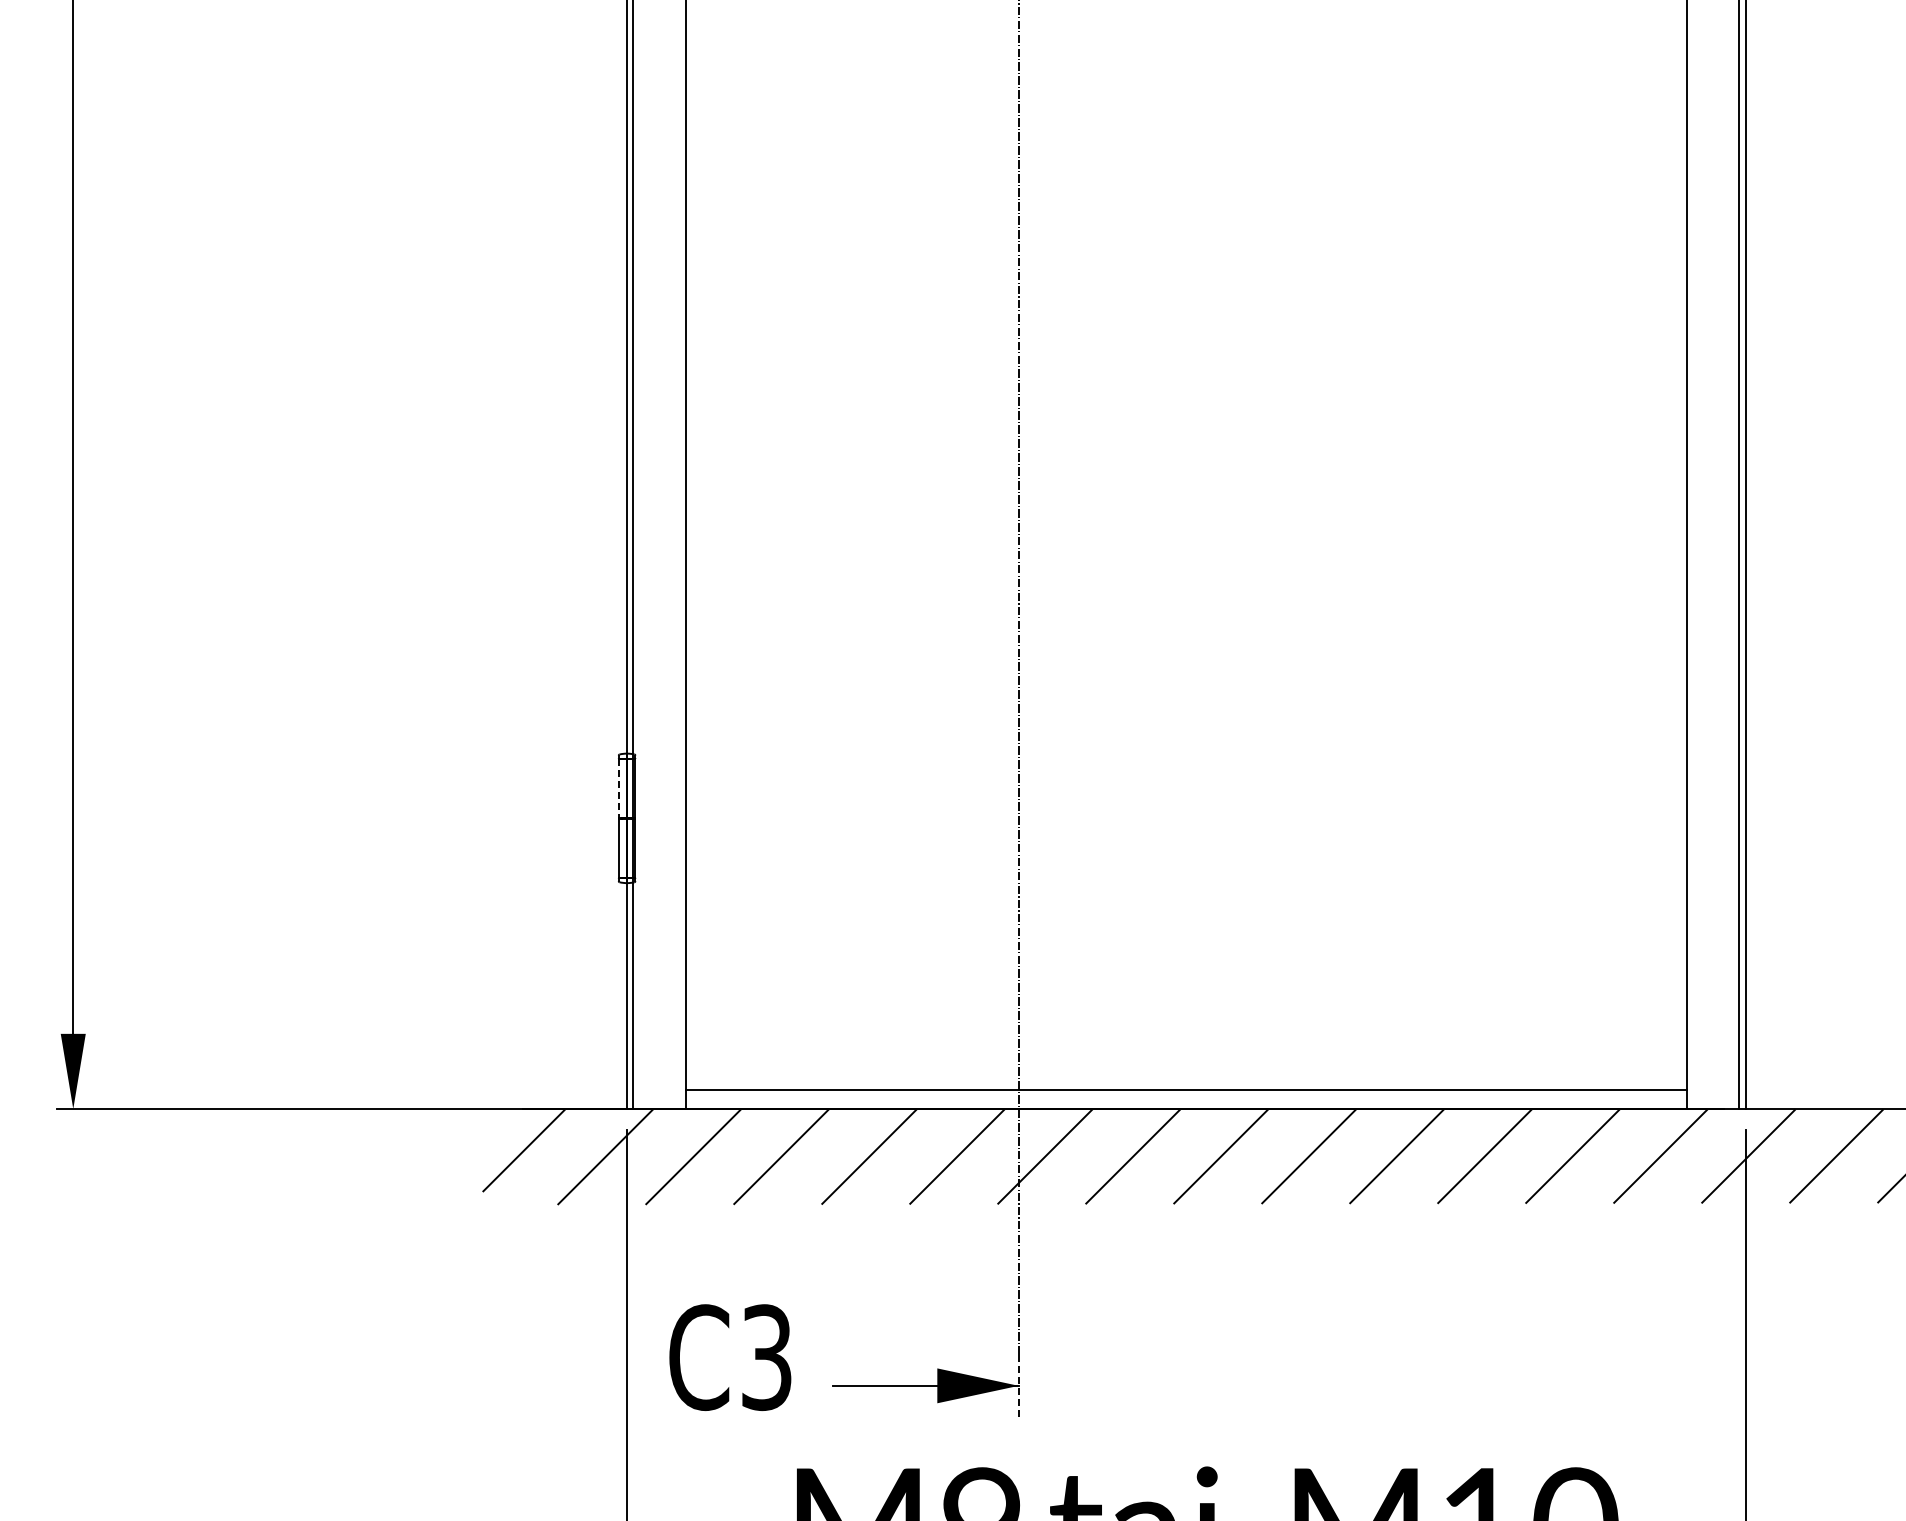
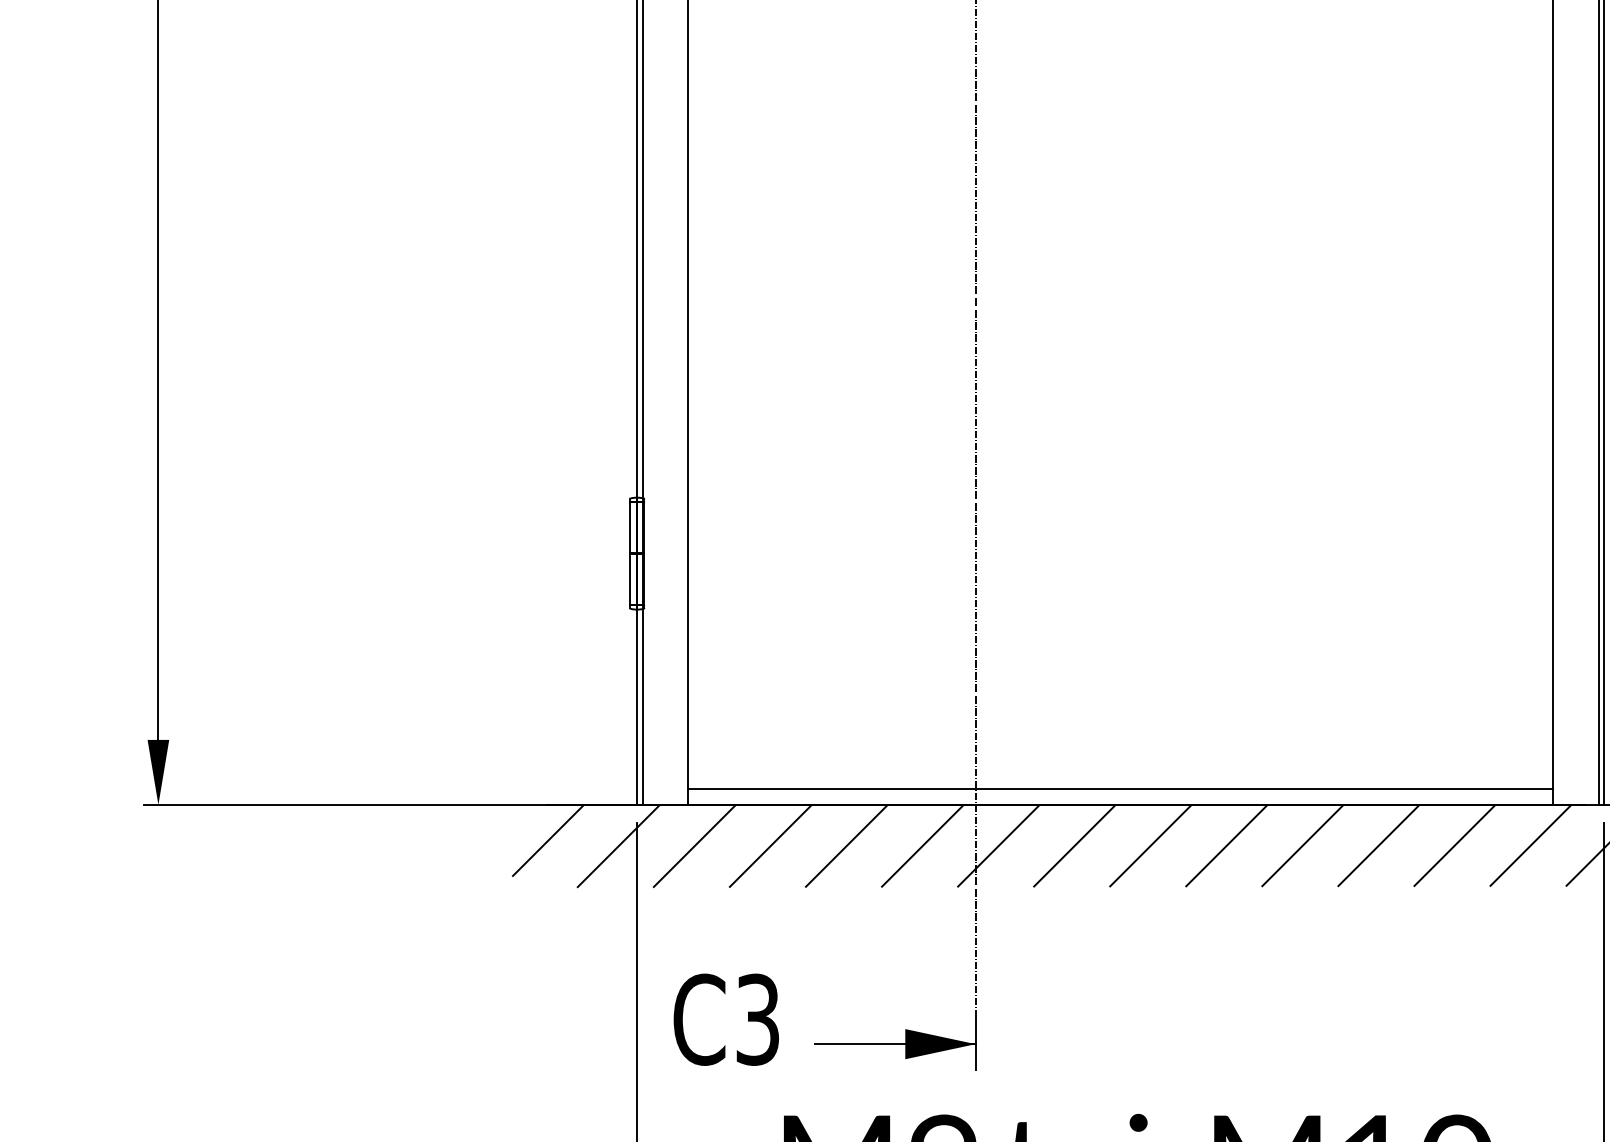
line: (618, 788) -> (629, 527), dashed -> solid
line: (1018, 1385) -> (975, 1043), dashed -> solid

